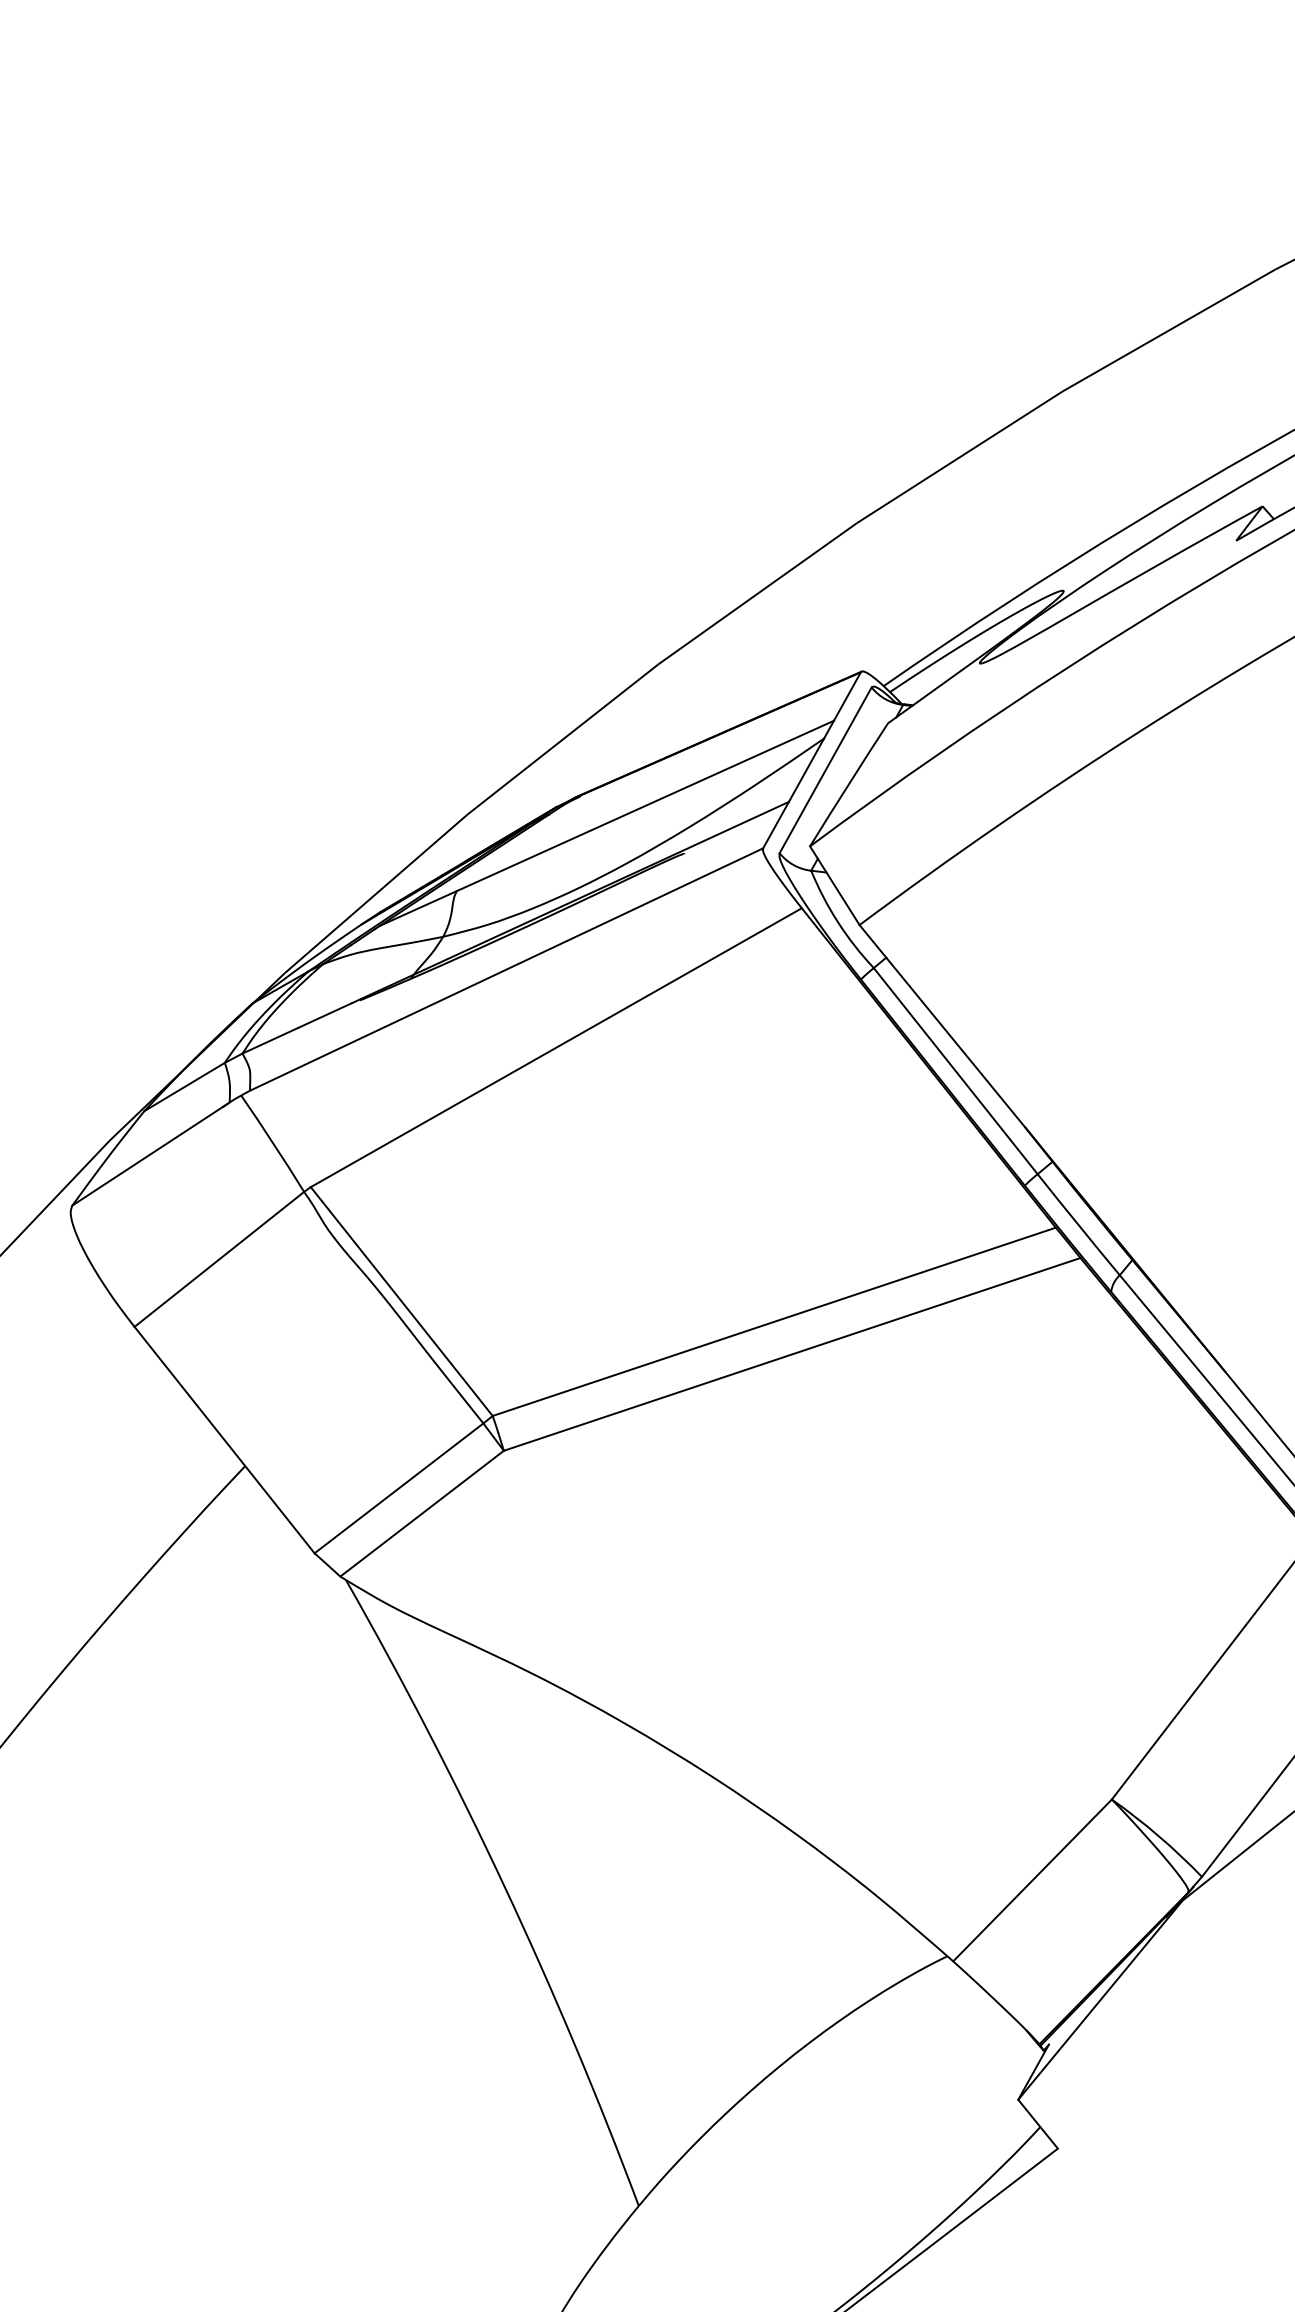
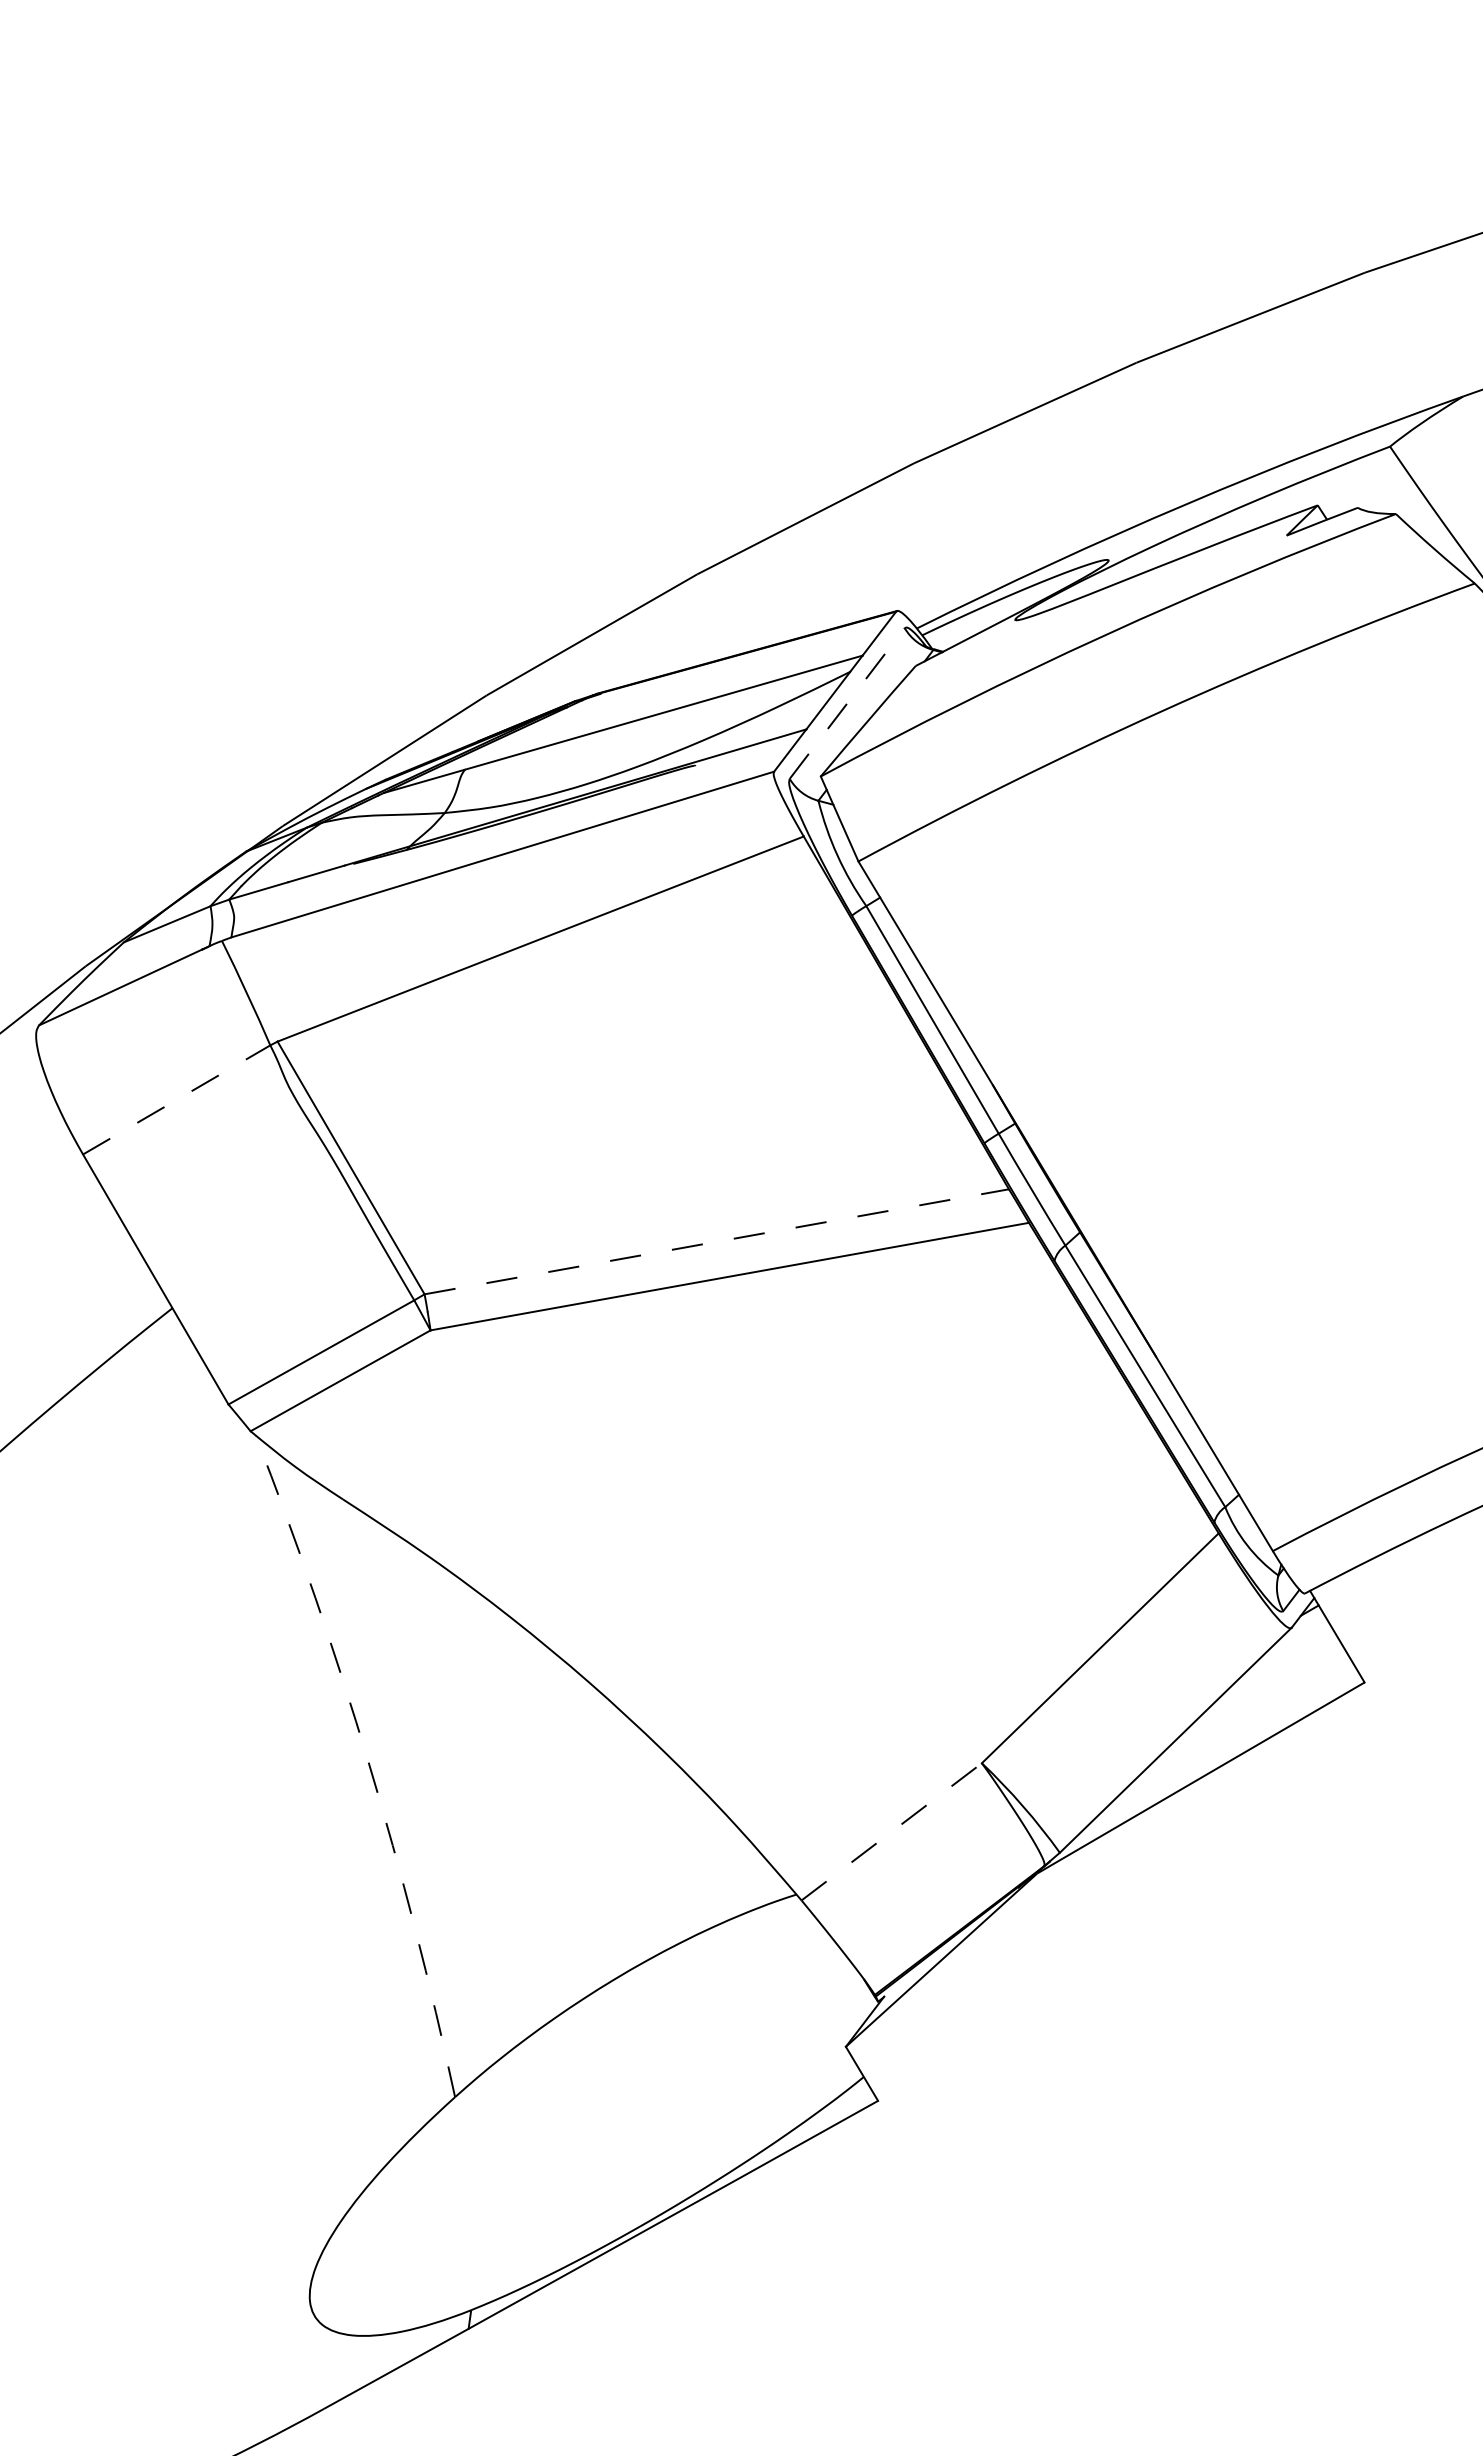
line: (825, 770) -> (847, 703), solid -> dashed
line: (220, 1258) -> (177, 1099), solid -> dashed
line: (773, 1321) -> (716, 1241), solid -> dashed
line: (1033, 1879) -> (892, 1831), solid -> dashed
arc: (504, 1887) -> (368, 1762), solid -> dashed

